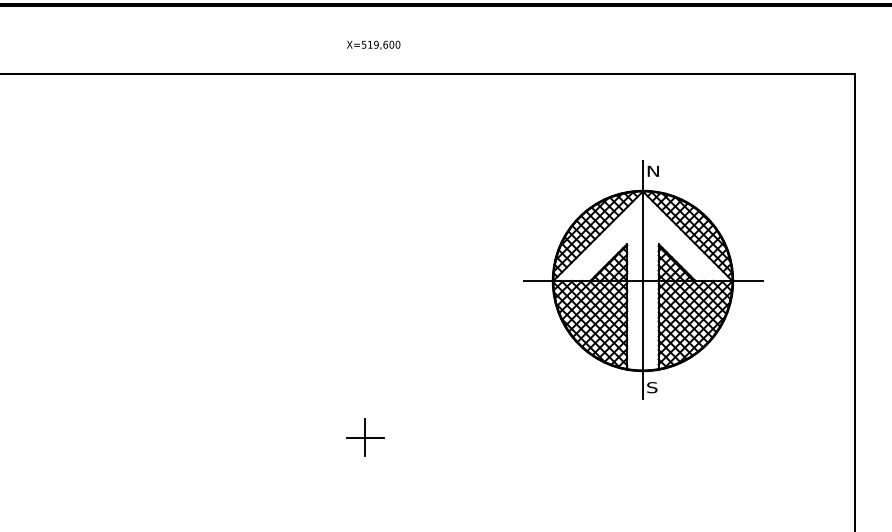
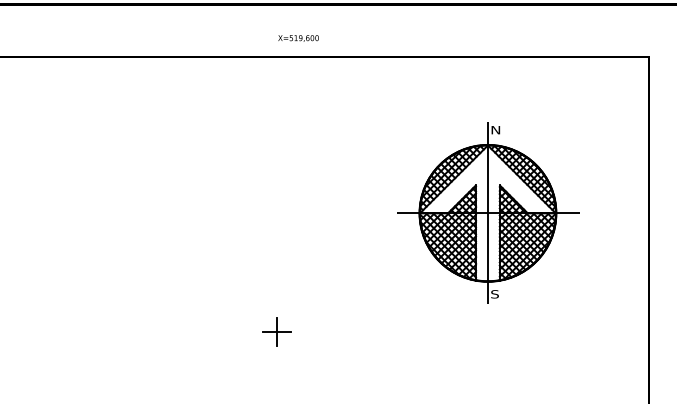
text: (373, 45) -> (298, 38), moved

